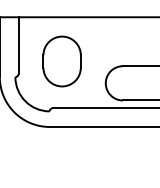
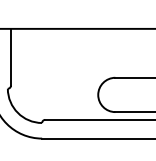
part: (61, 61) -> (53, 73), removed

